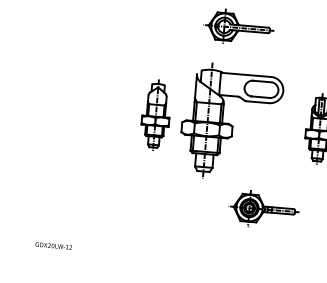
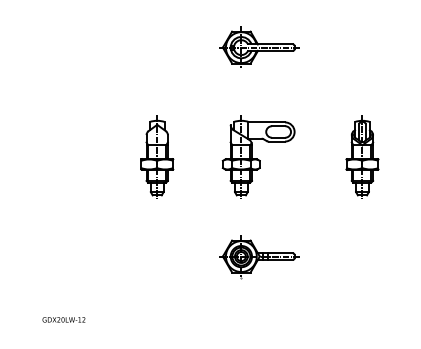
part: (156, 114) -> (157, 156), moved
part: (231, 120) -> (258, 156), size x0.62
part: (264, 210) -> (259, 257), moved

